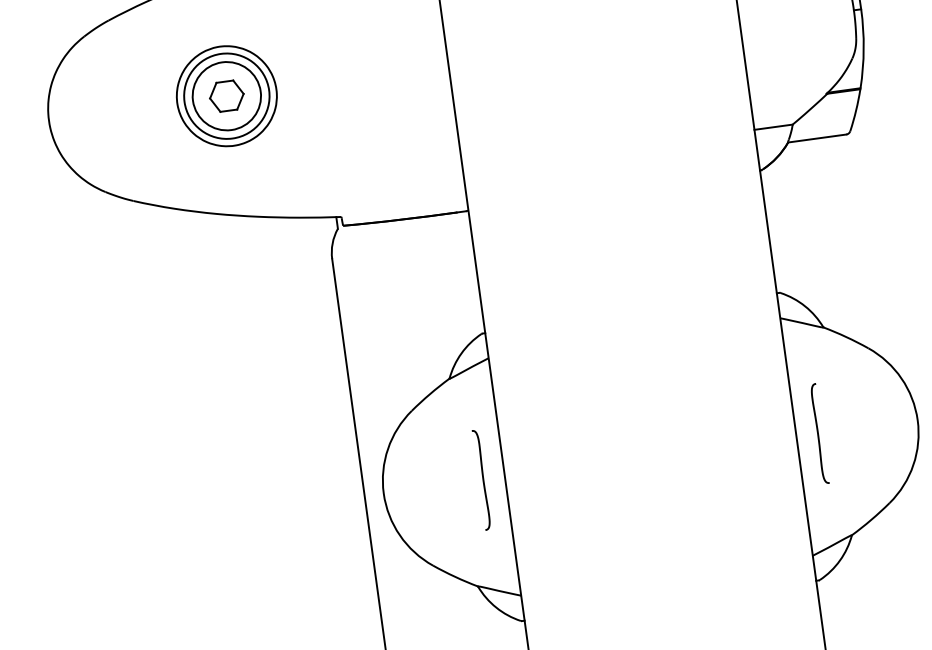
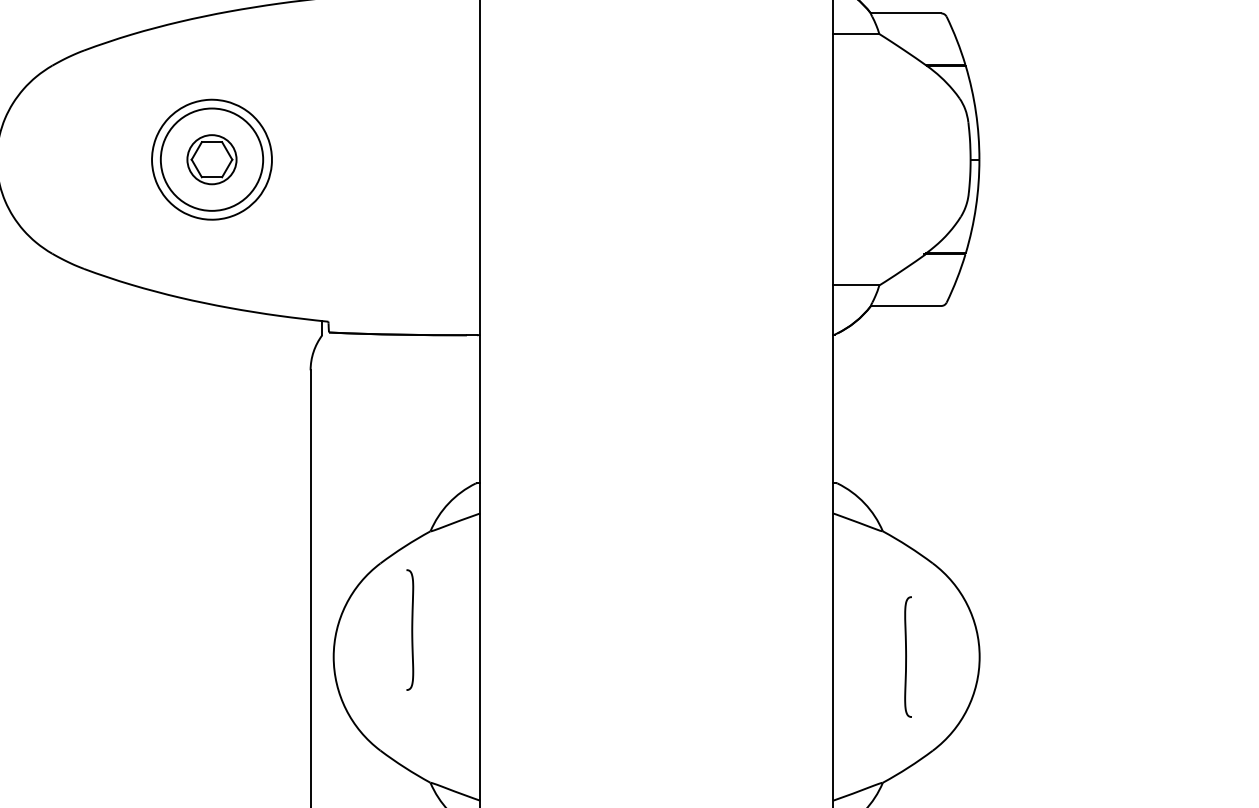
circle: (226, 96) -> (211, 159), size x0.6
curve: (818, 433) -> (906, 656), moved
curve: (482, 479) -> (411, 629), moved

